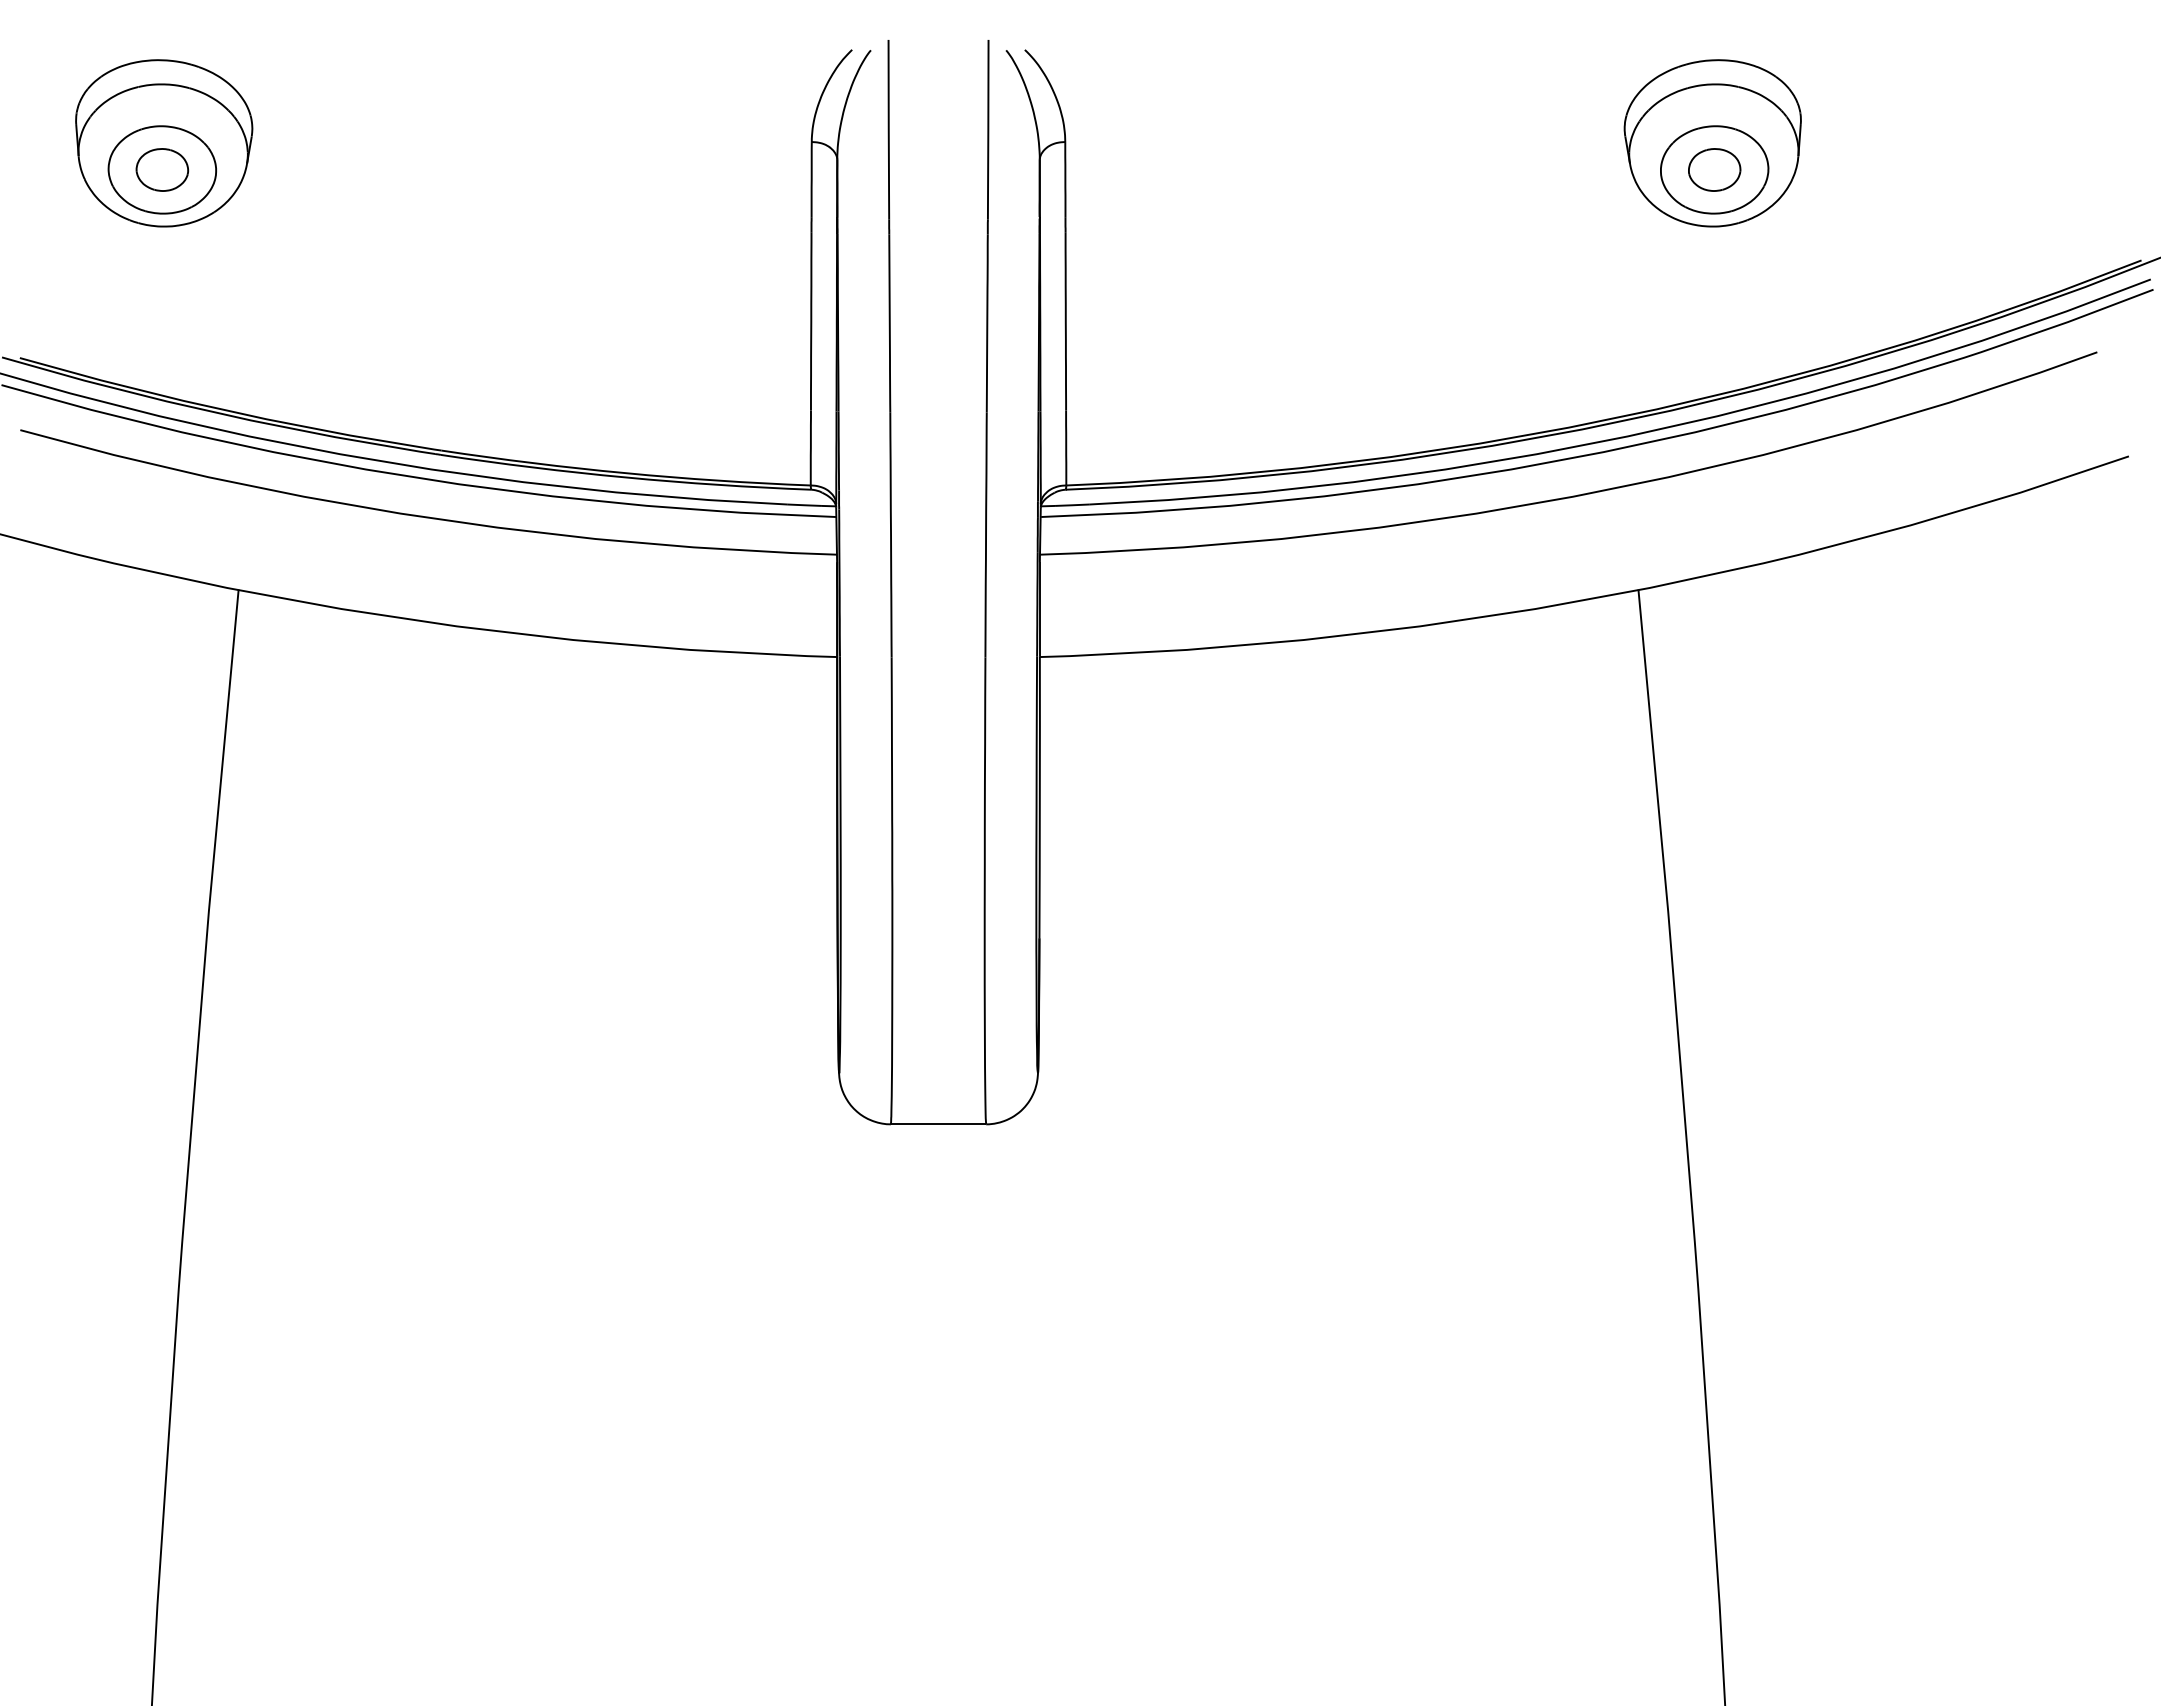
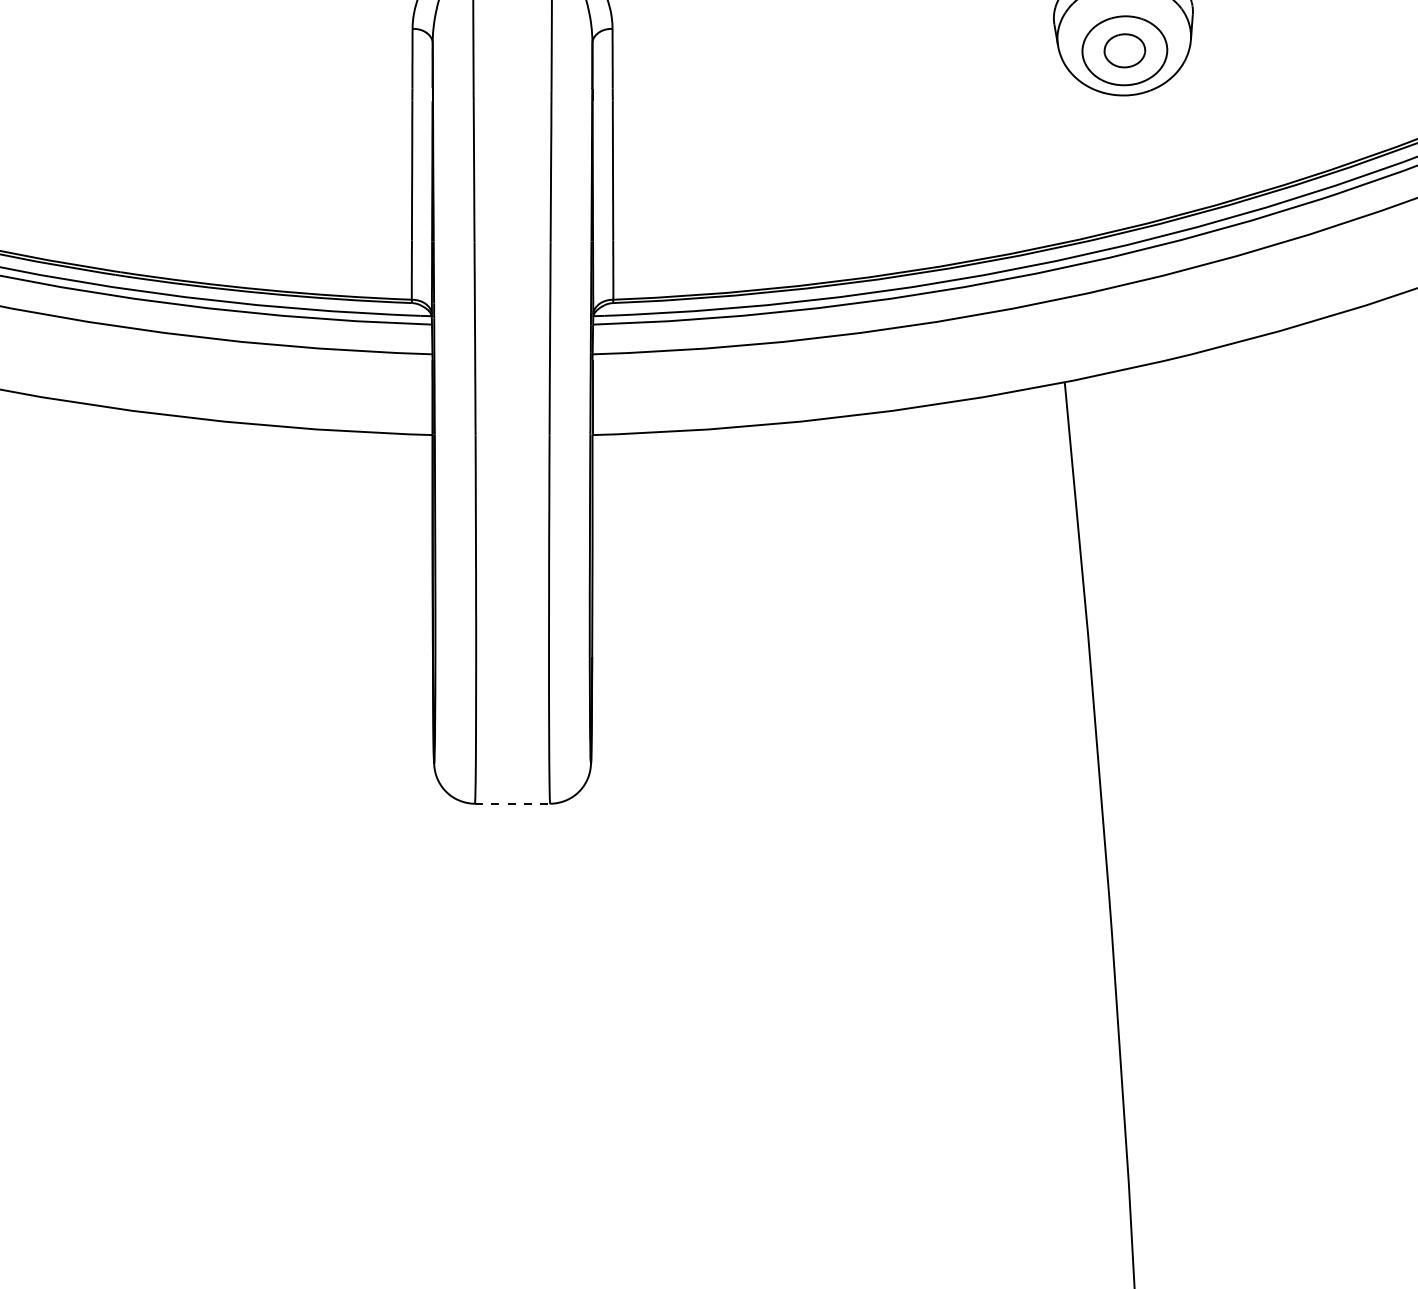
line: (938, 1124) -> (512, 803), solid -> dashed

